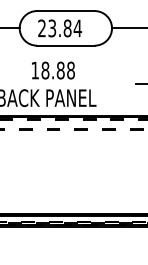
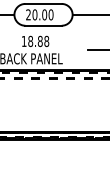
text: (64, 27) -> (42, 14), 23.84 -> 20.00

